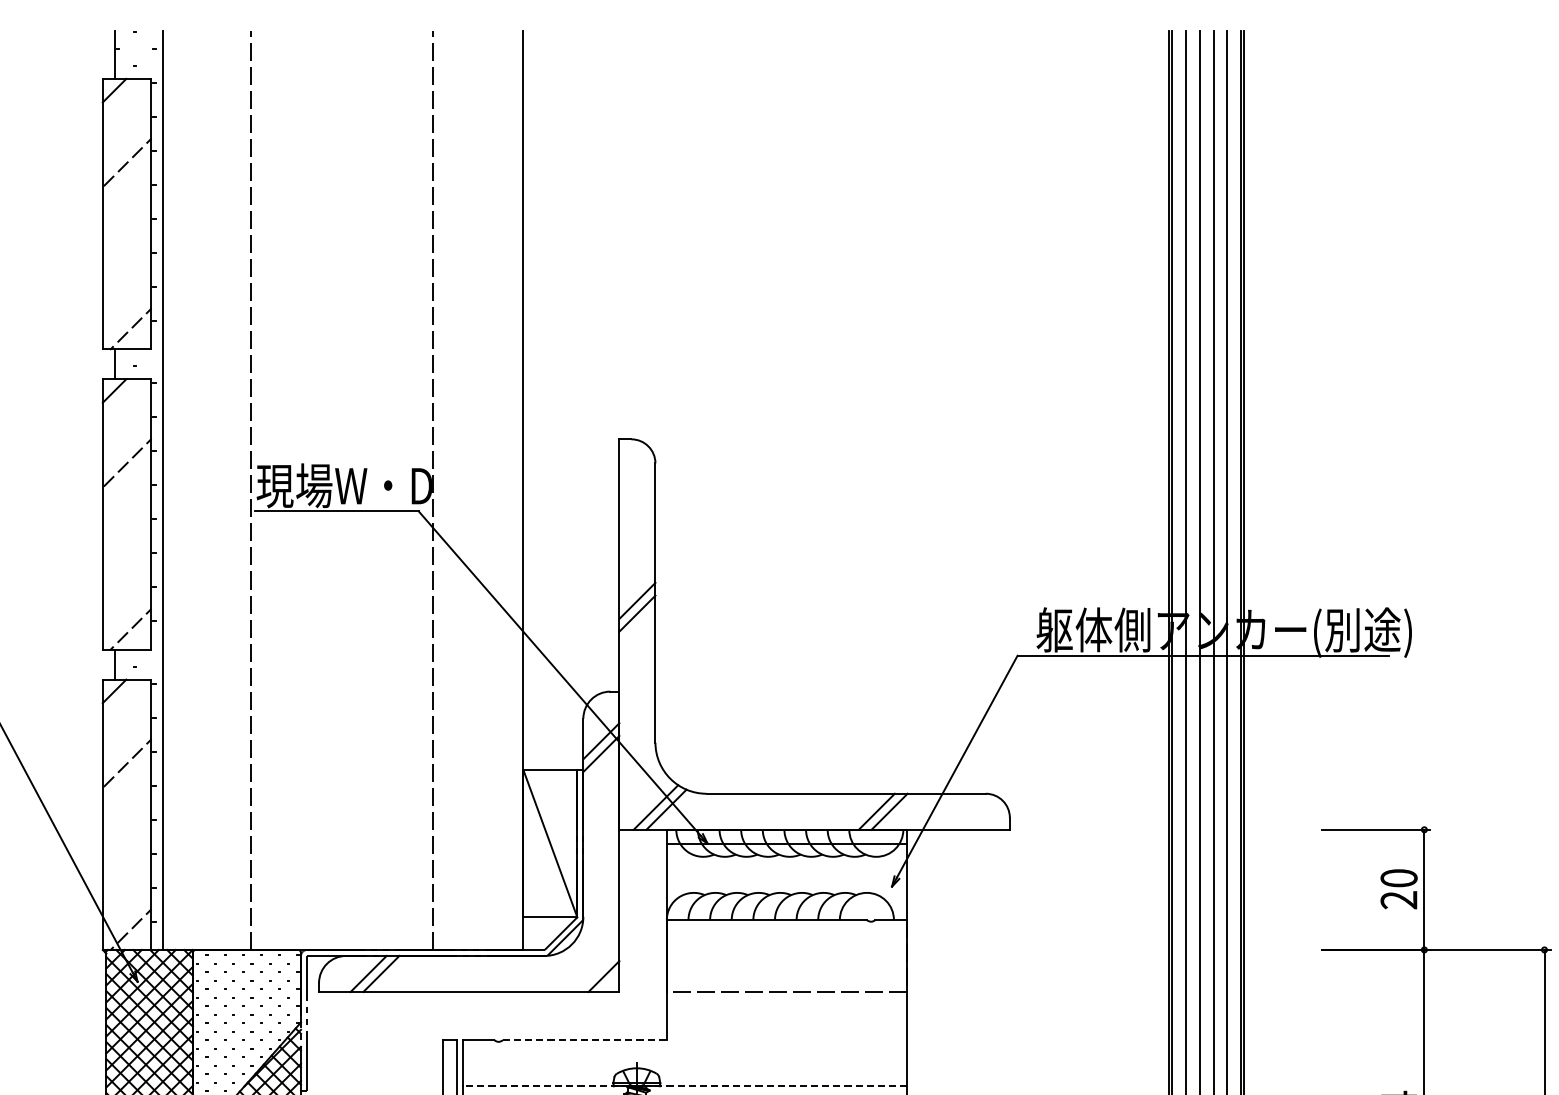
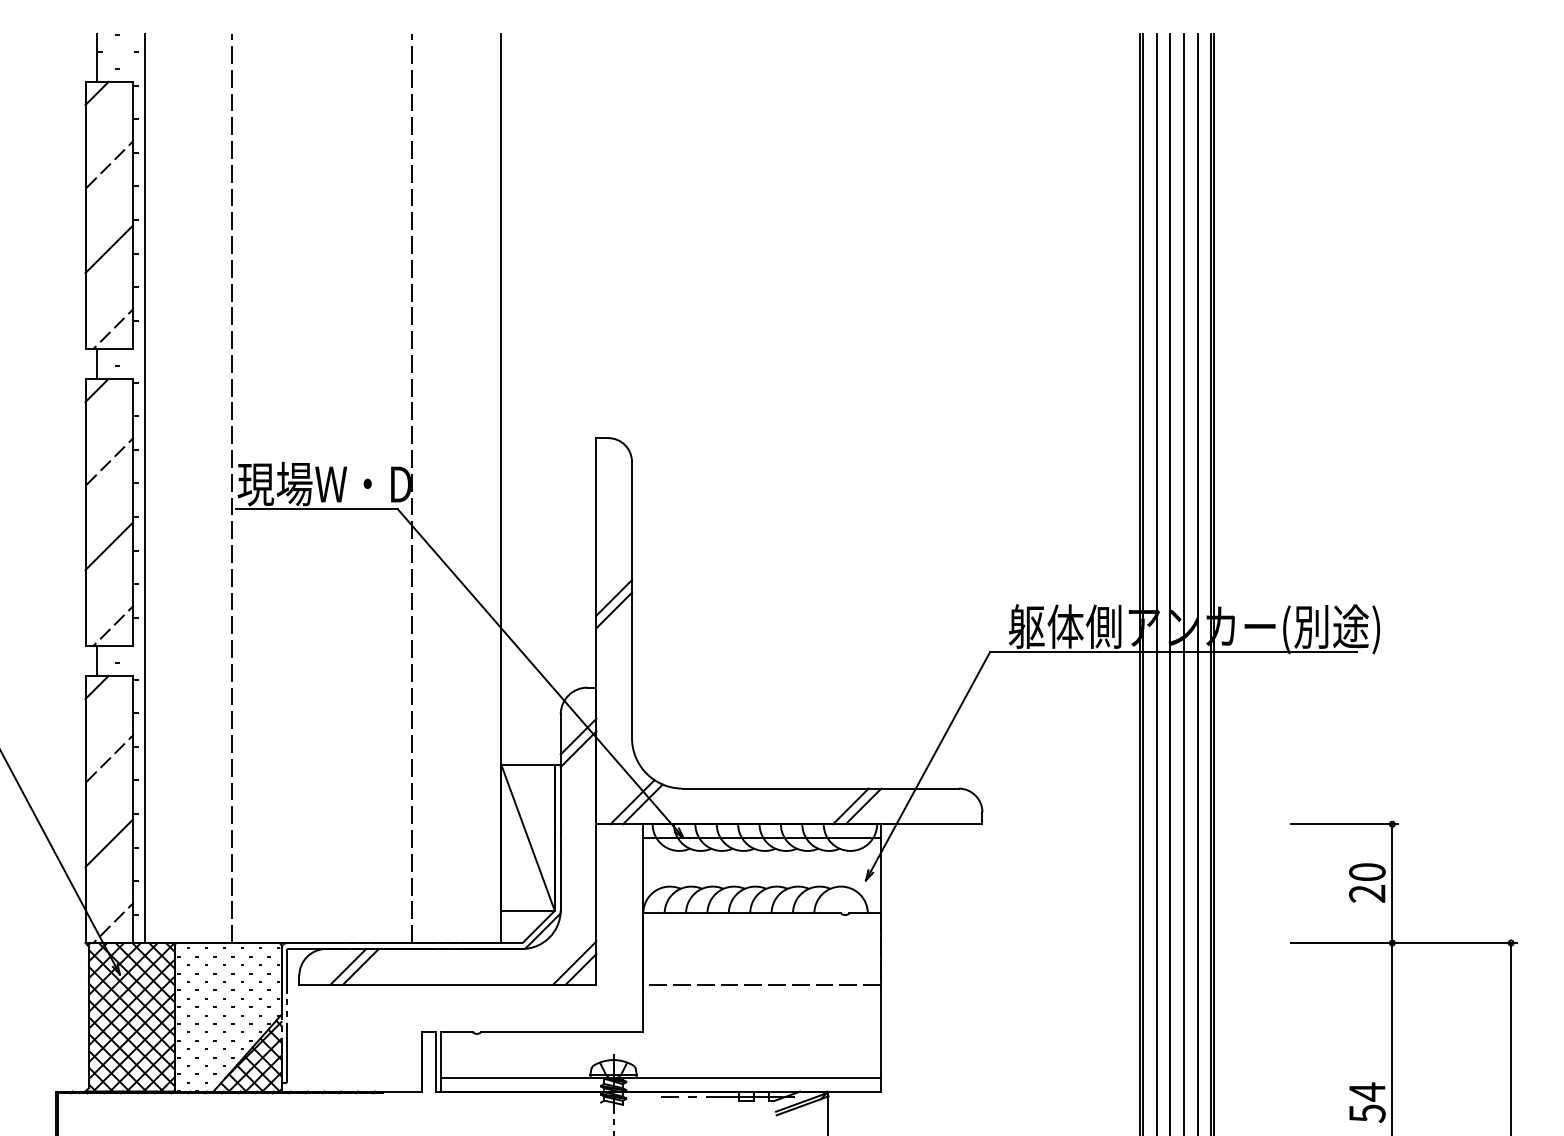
line: (127, 248) -> (109, 249), added
line: (127, 548) -> (109, 546), added
line: (127, 849) -> (109, 843), added
line: (597, 969) -> (574, 962), added
line: (585, 1040) -> (562, 1032), dashed -> solid
line: (685, 1085) -> (661, 1077), dashed -> solid

